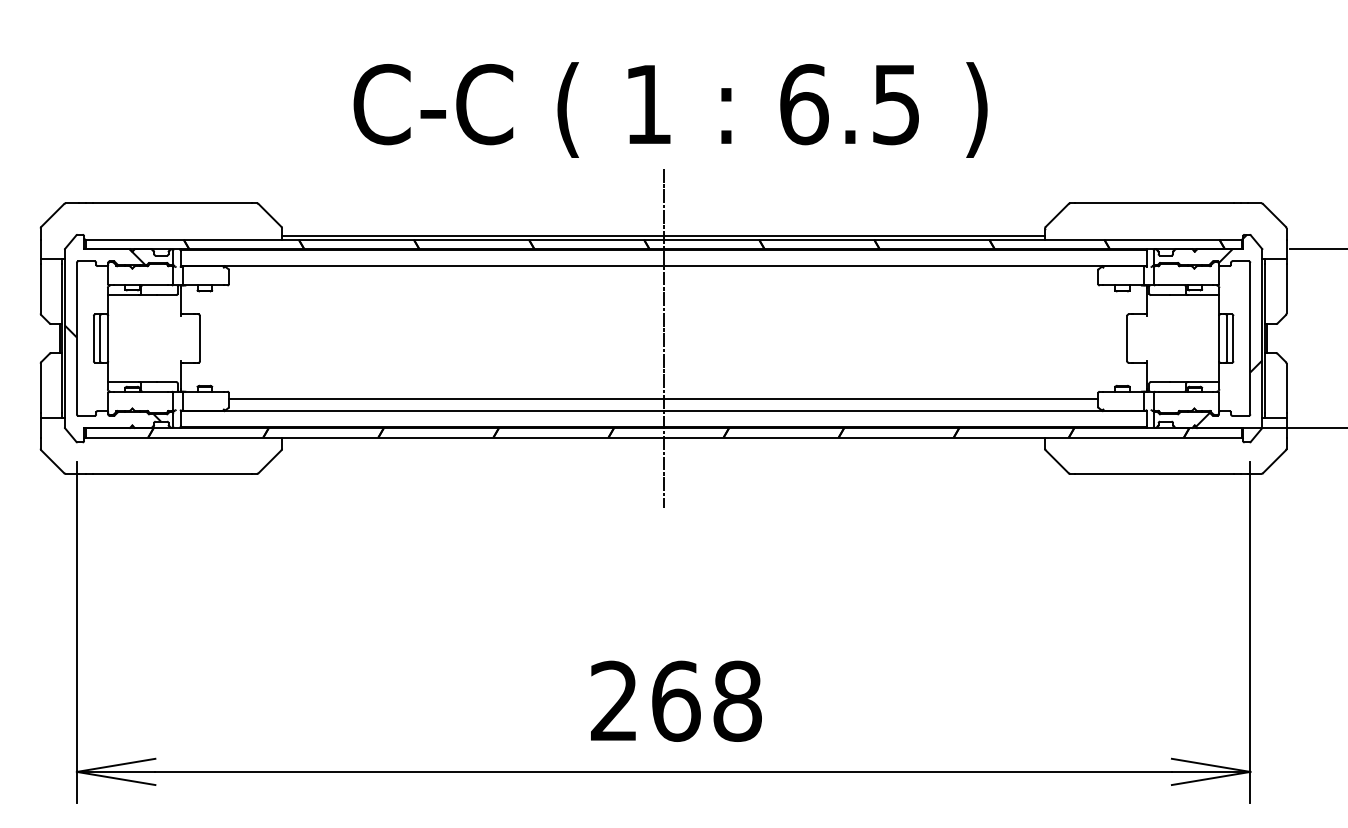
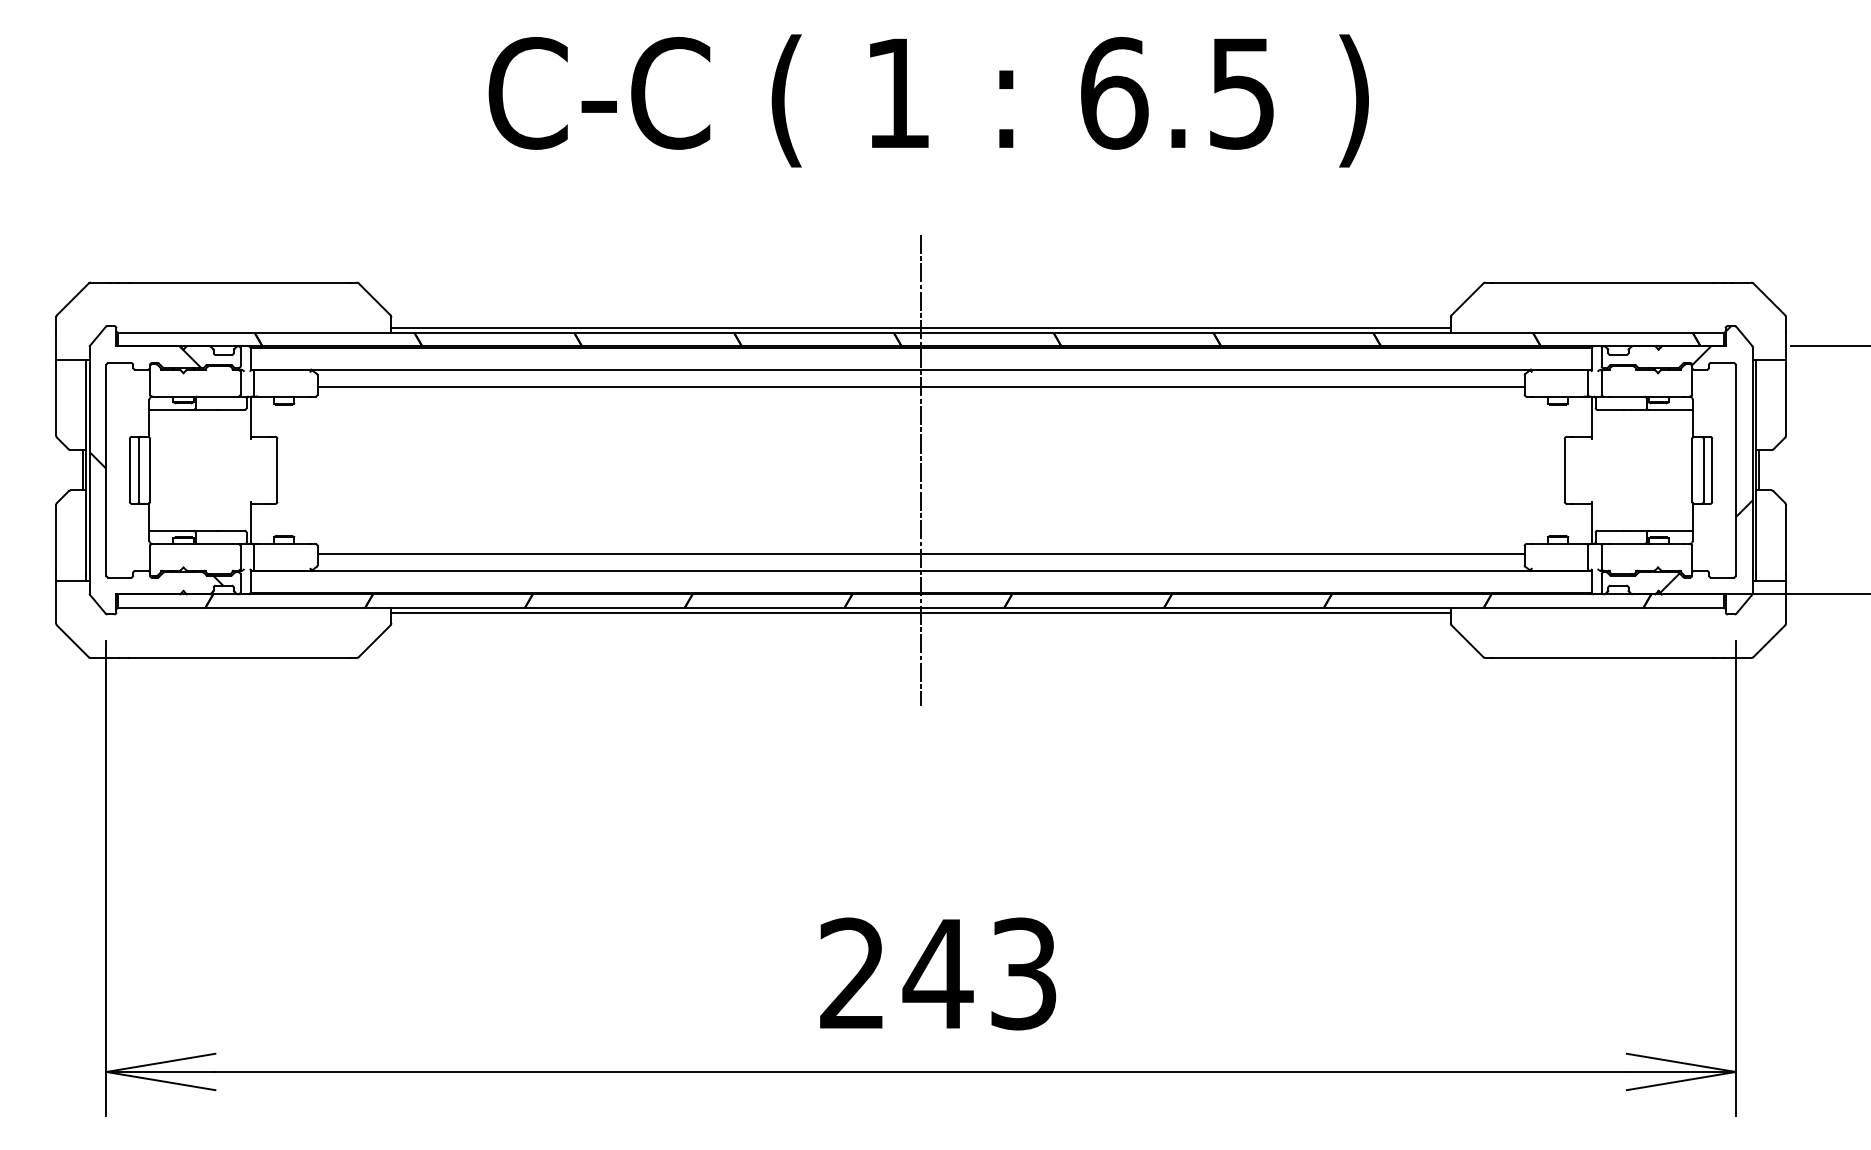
text: (670, 109) -> (928, 100), moved
line: (663, 278) -> (920, 386), added
line: (663, 441) -> (920, 613), added
text: (705, 700) -> (979, 973), 268 -> 243

